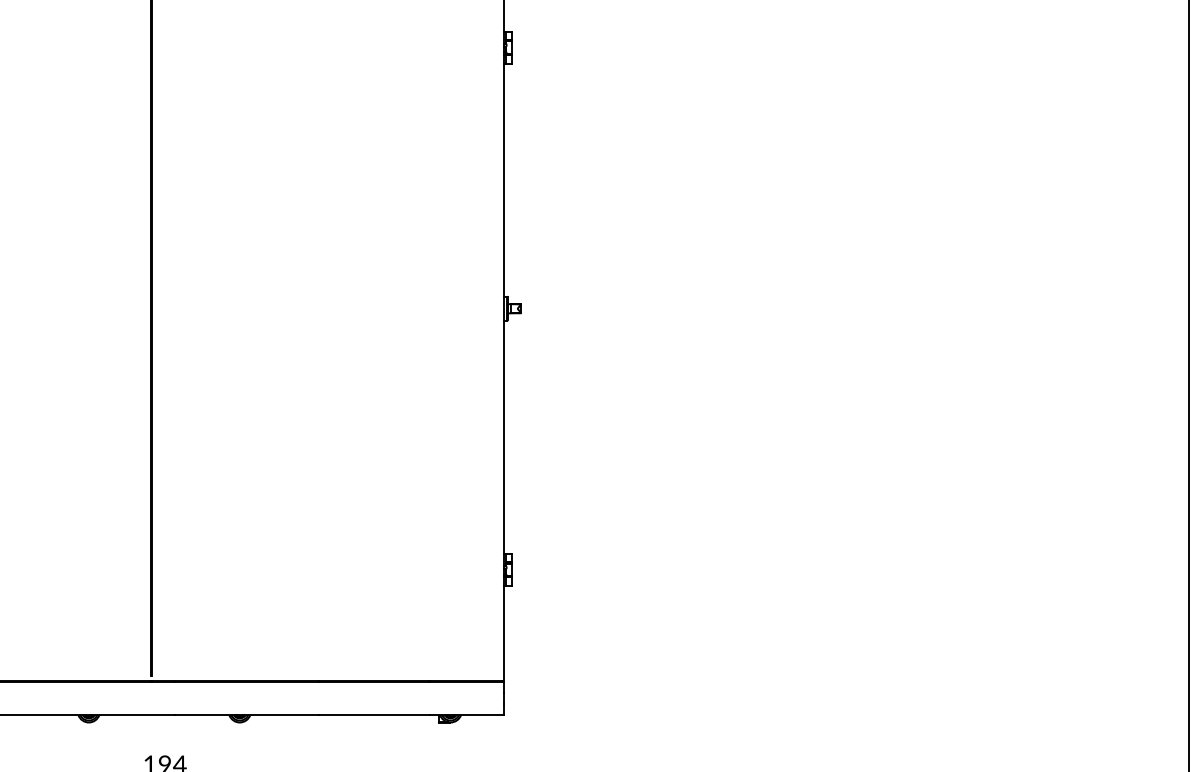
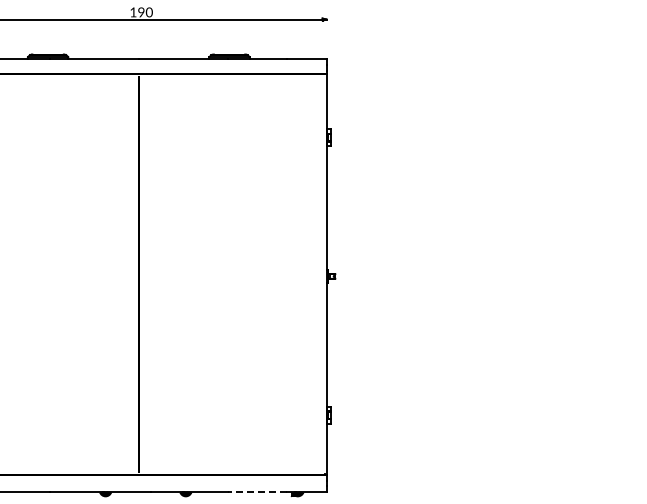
line: (374, 715) -> (257, 492), solid -> dashed

